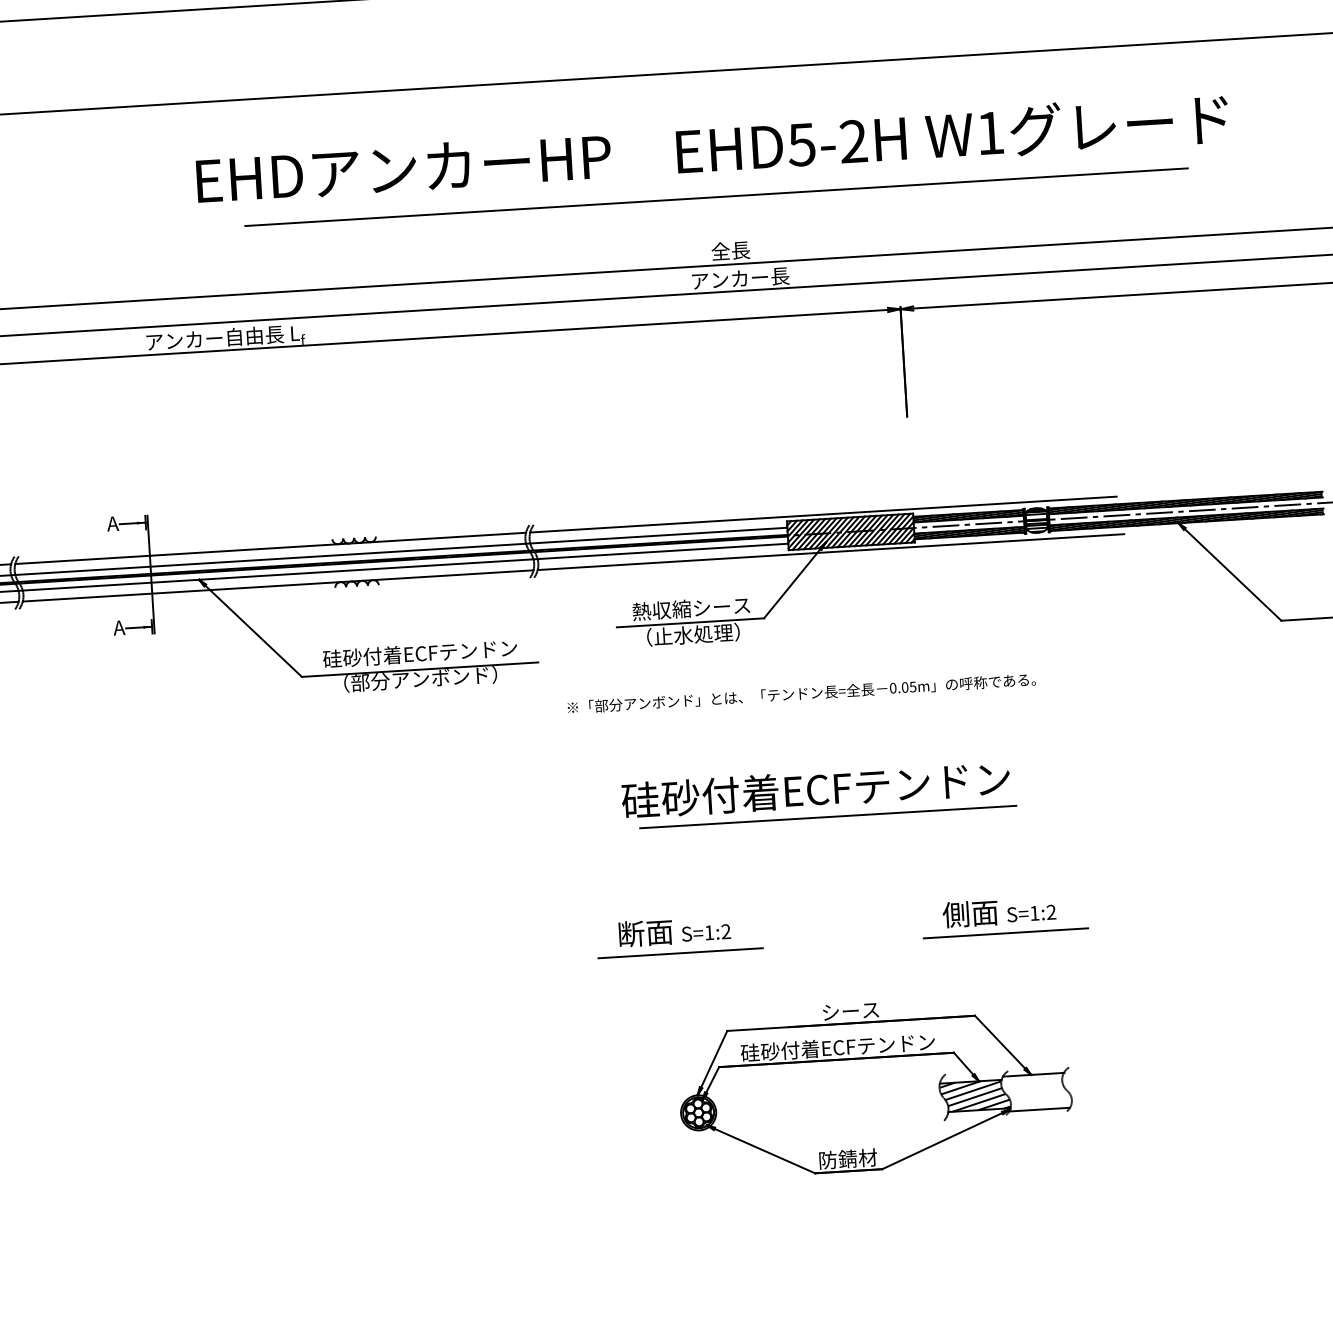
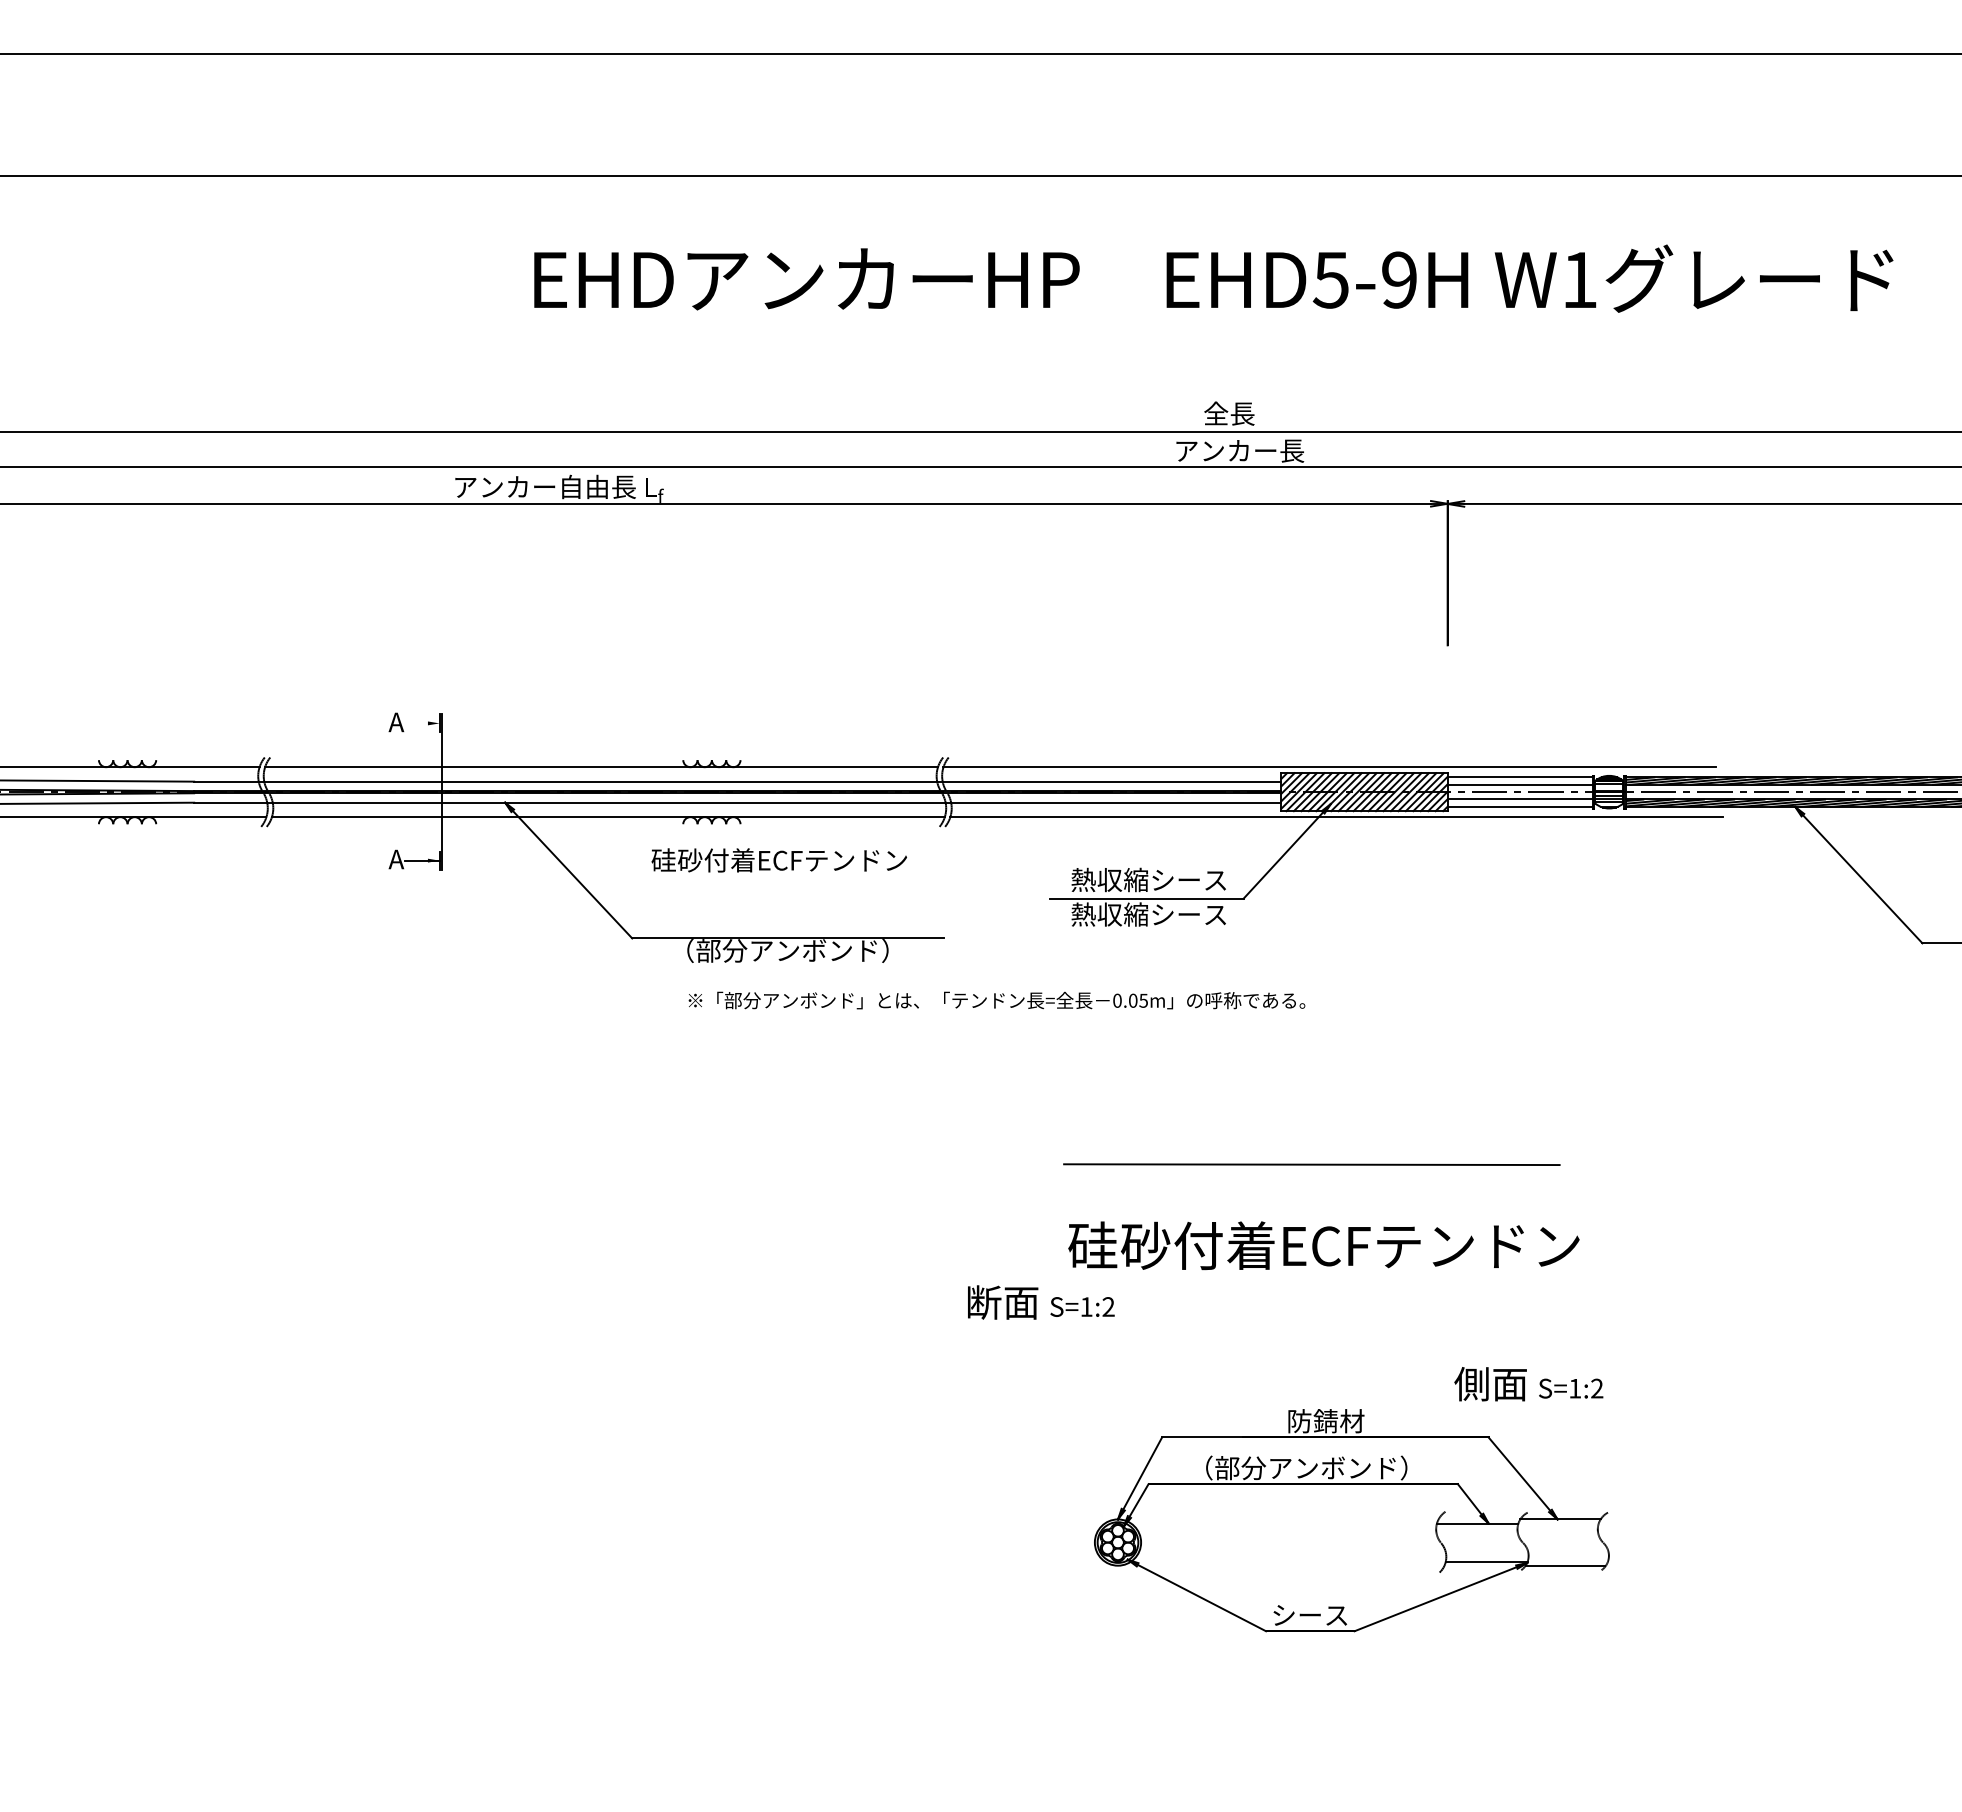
text: (853, 141) -> (1399, 279), EHD5-2H -> EHD5-9H
line: (716, 197) -> (1214, 342), removed
hatch: (968, 515) -> (1519, 780), removed
line: (132, 523) -> (422, 723), removed
hatch: (969, 533) -> (1519, 803), removed
text: (692, 634) -> (1148, 914), （止水処理） -> 熱収縮シース
text: (419, 653) -> (778, 860), moved
text: (801, 693) -> (996, 1000), moved
text: (815, 789) -> (1323, 1245), moved
text: (999, 912) -> (1528, 1384), moved
text: (674, 931) -> (1041, 1302), moved
line: (1005, 933) -> (1535, 1331), removed
line: (680, 953) -> (1106, 1331), removed
text: (851, 1011) -> (1326, 1421), シース -> 防錆材
text: (837, 1047) -> (1305, 1467), 硅砂付着ECFテンドン -> （部分アンボンド）
hatch: (975, 1095) -> (1482, 1542), removed
text: (848, 1159) -> (1310, 1615), 防錆材 -> シース

